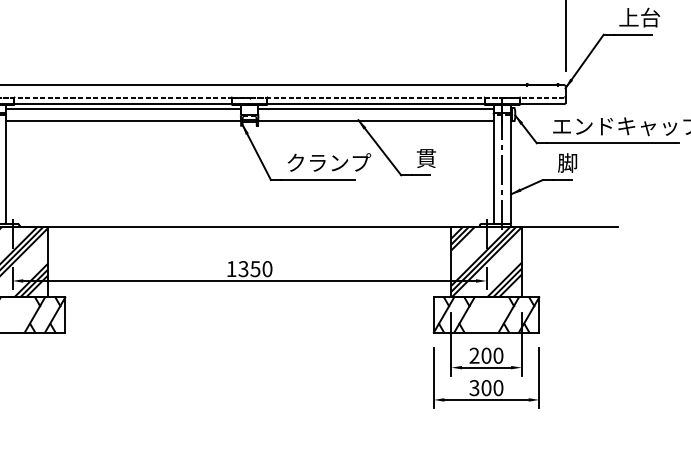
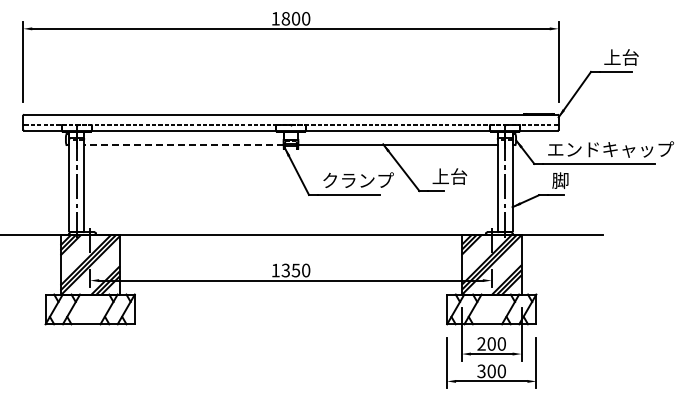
line: (122, 108) -> (183, 134), removed
line: (375, 108) -> (397, 134), removed
line: (123, 120) -> (184, 144), solid -> dashed
text: (436, 158) -> (449, 176), 貫 -> 上台

